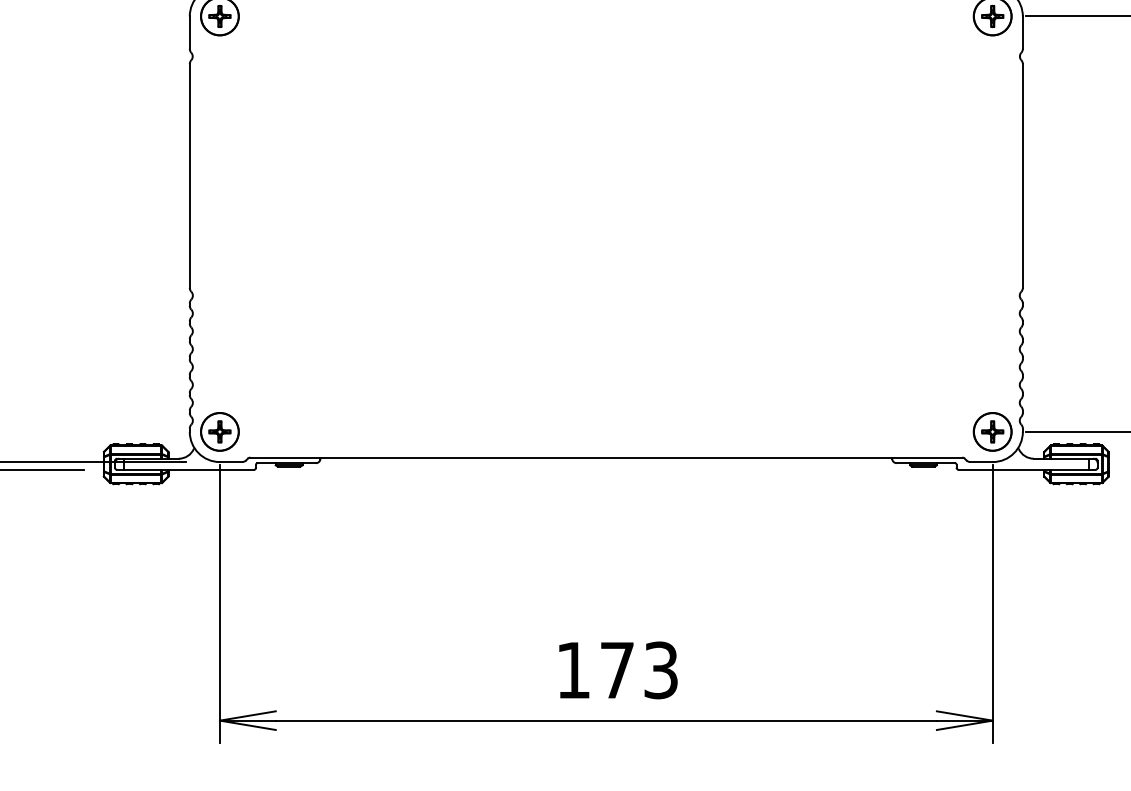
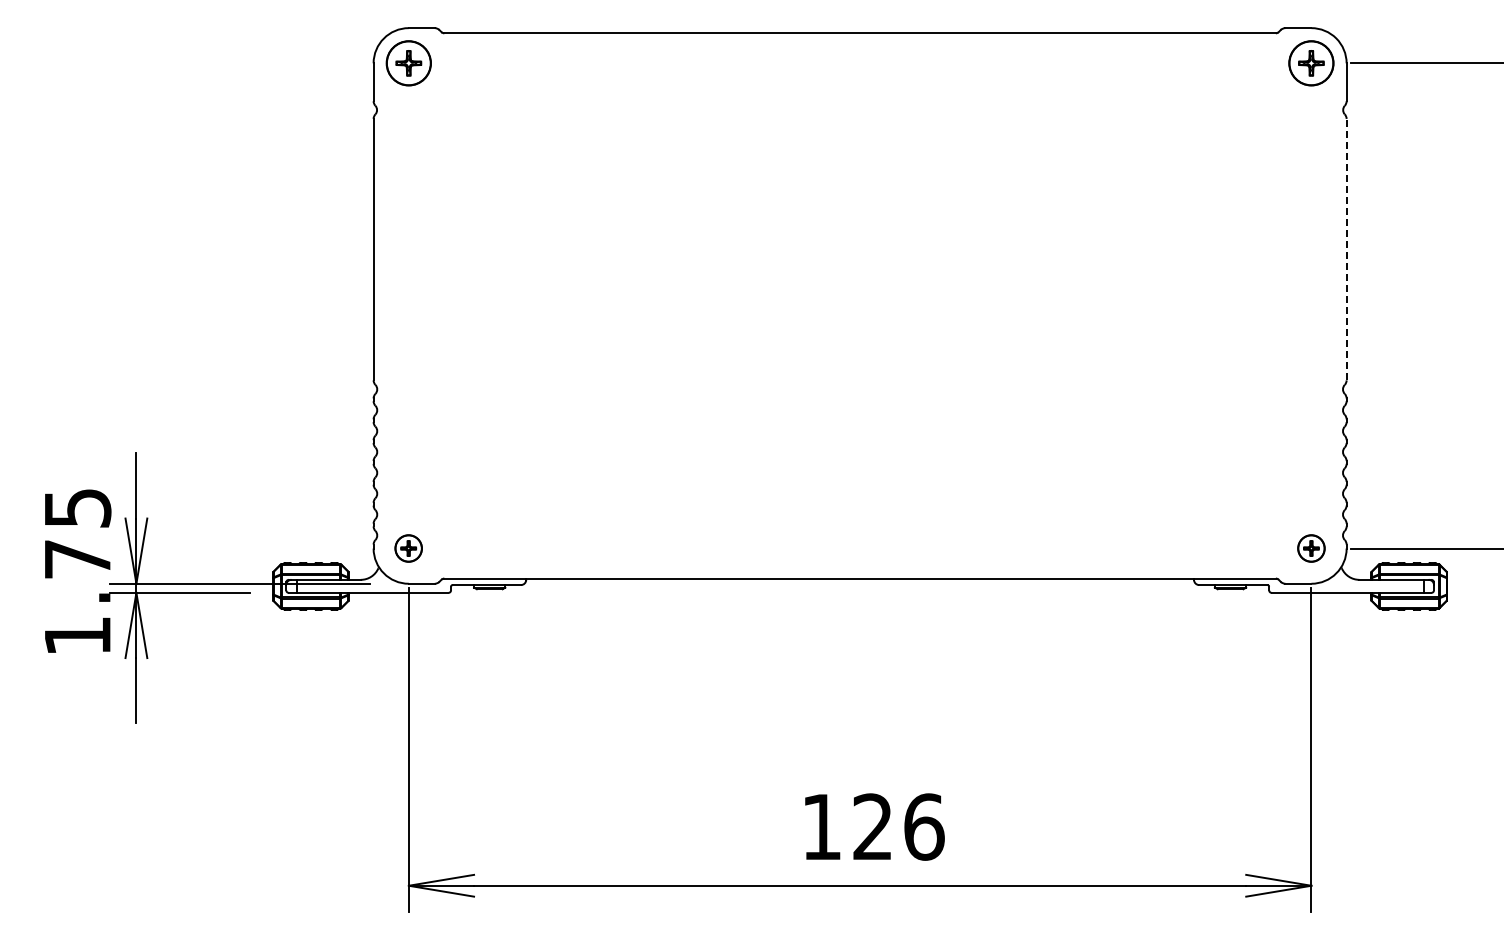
line: (1022, 175) -> (1346, 249), solid -> dashed
part: (219, 431) -> (408, 548), size x0.6
part: (992, 431) -> (1311, 548), size x0.6
text: (639, 669) -> (898, 826), 173 -> 126

